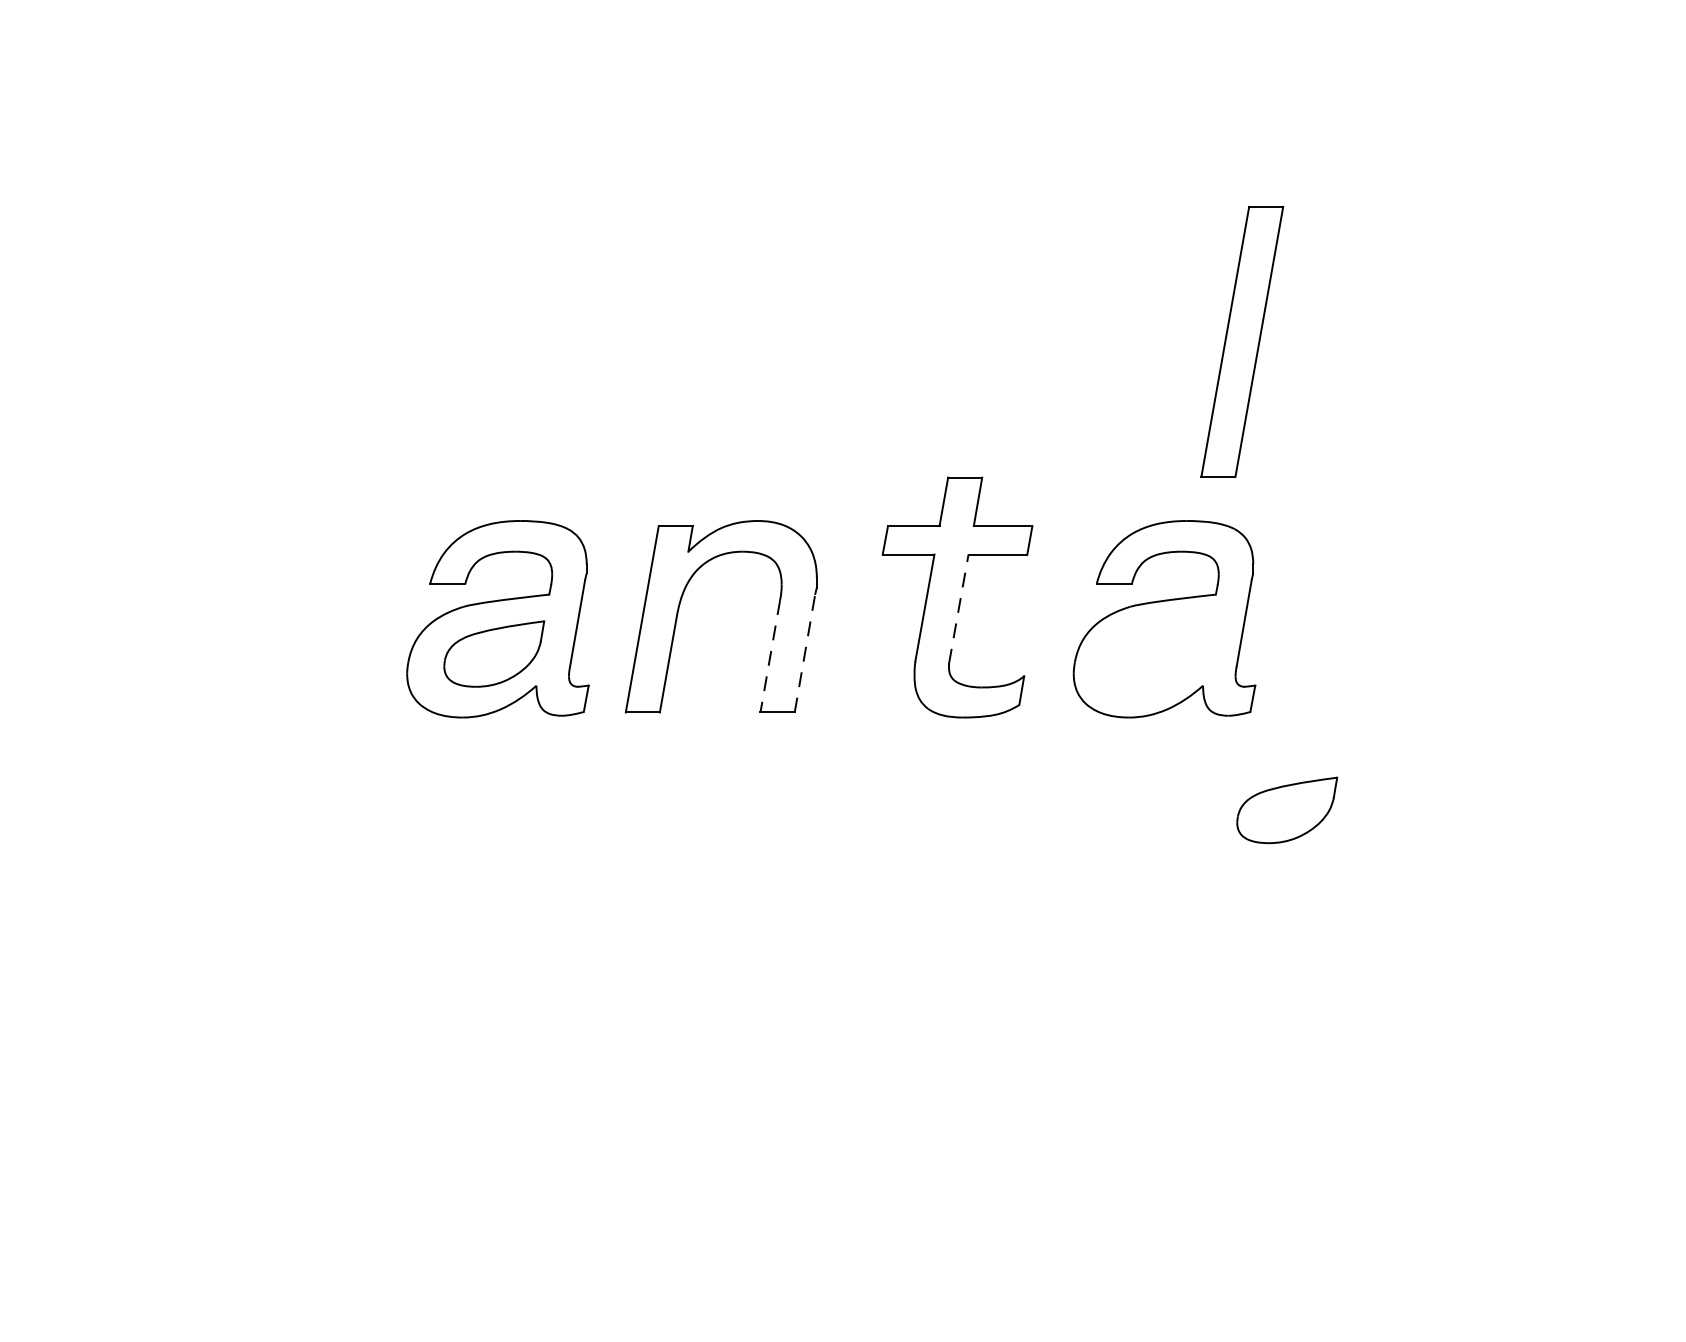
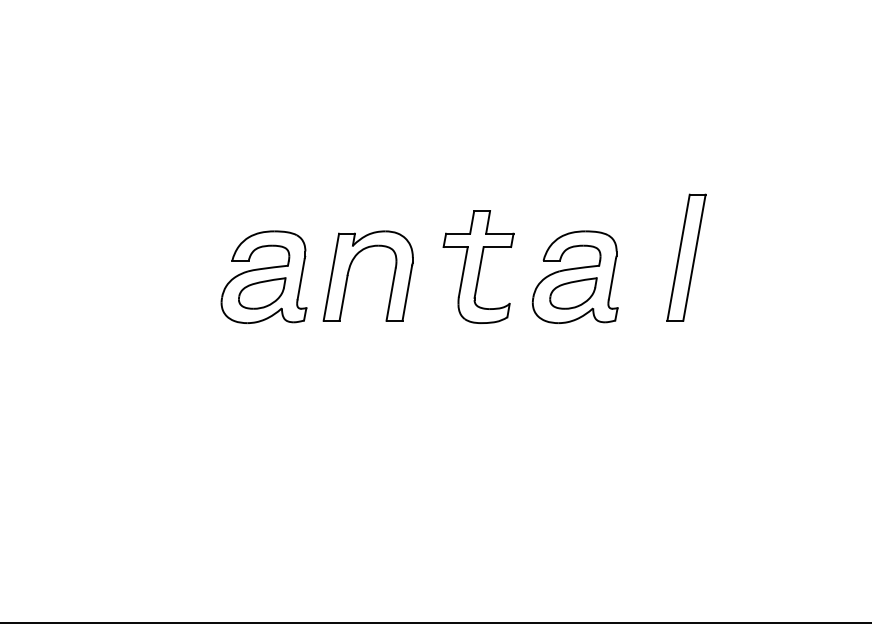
part: (1242, 341) -> (686, 257), moved
line: (959, 609) -> (479, 272), dashed -> solid
line: (805, 651) -> (407, 292), dashed -> solid
line: (771, 656) -> (391, 294), dashed -> solid
part: (1287, 810) -> (573, 293), moved

